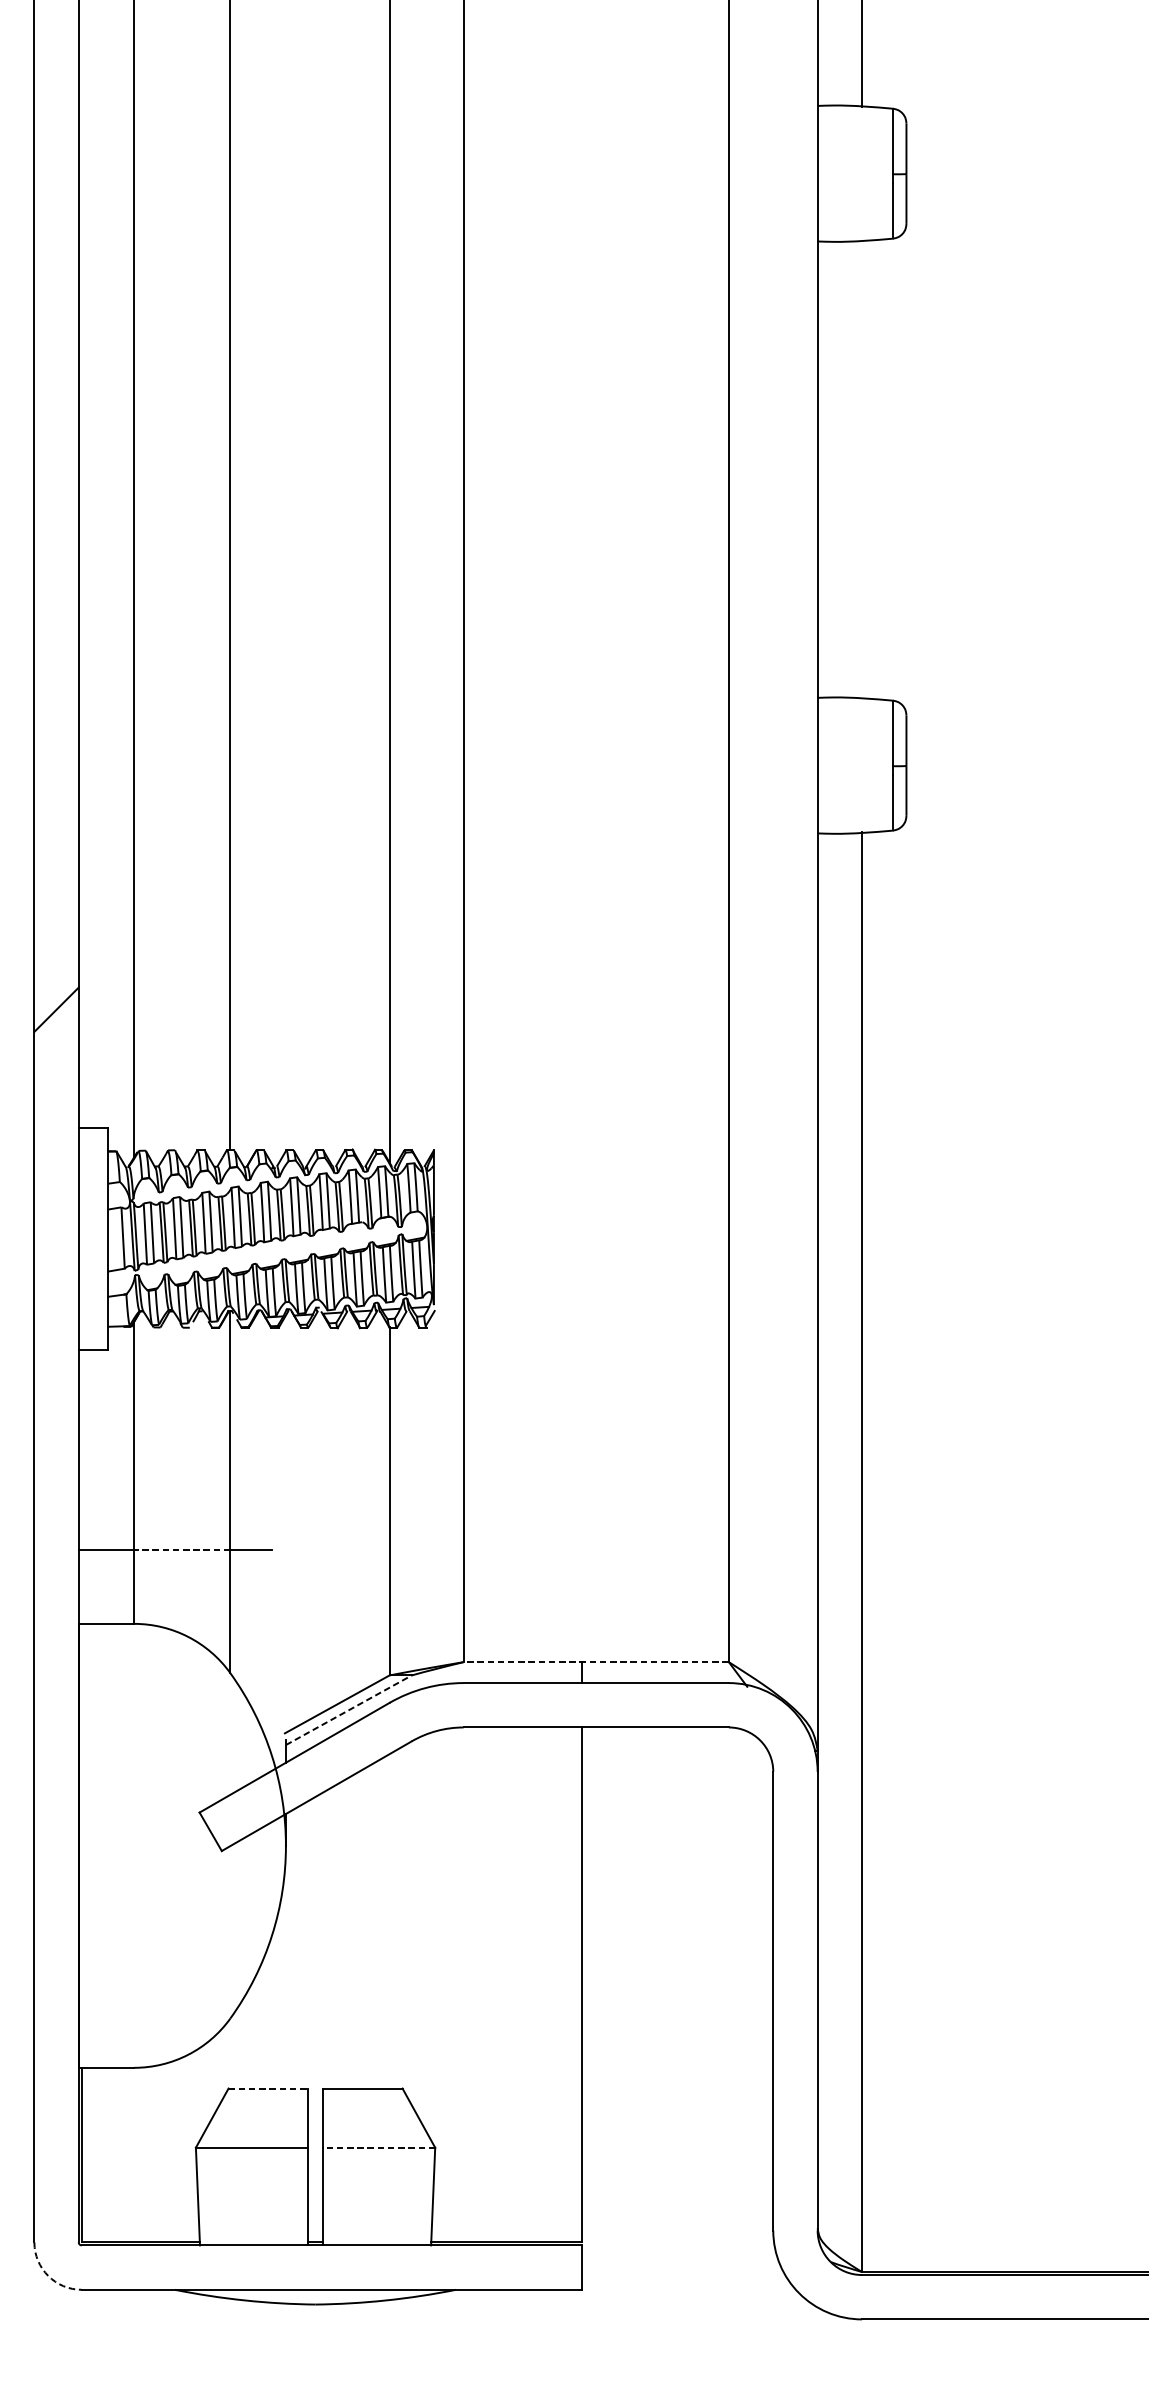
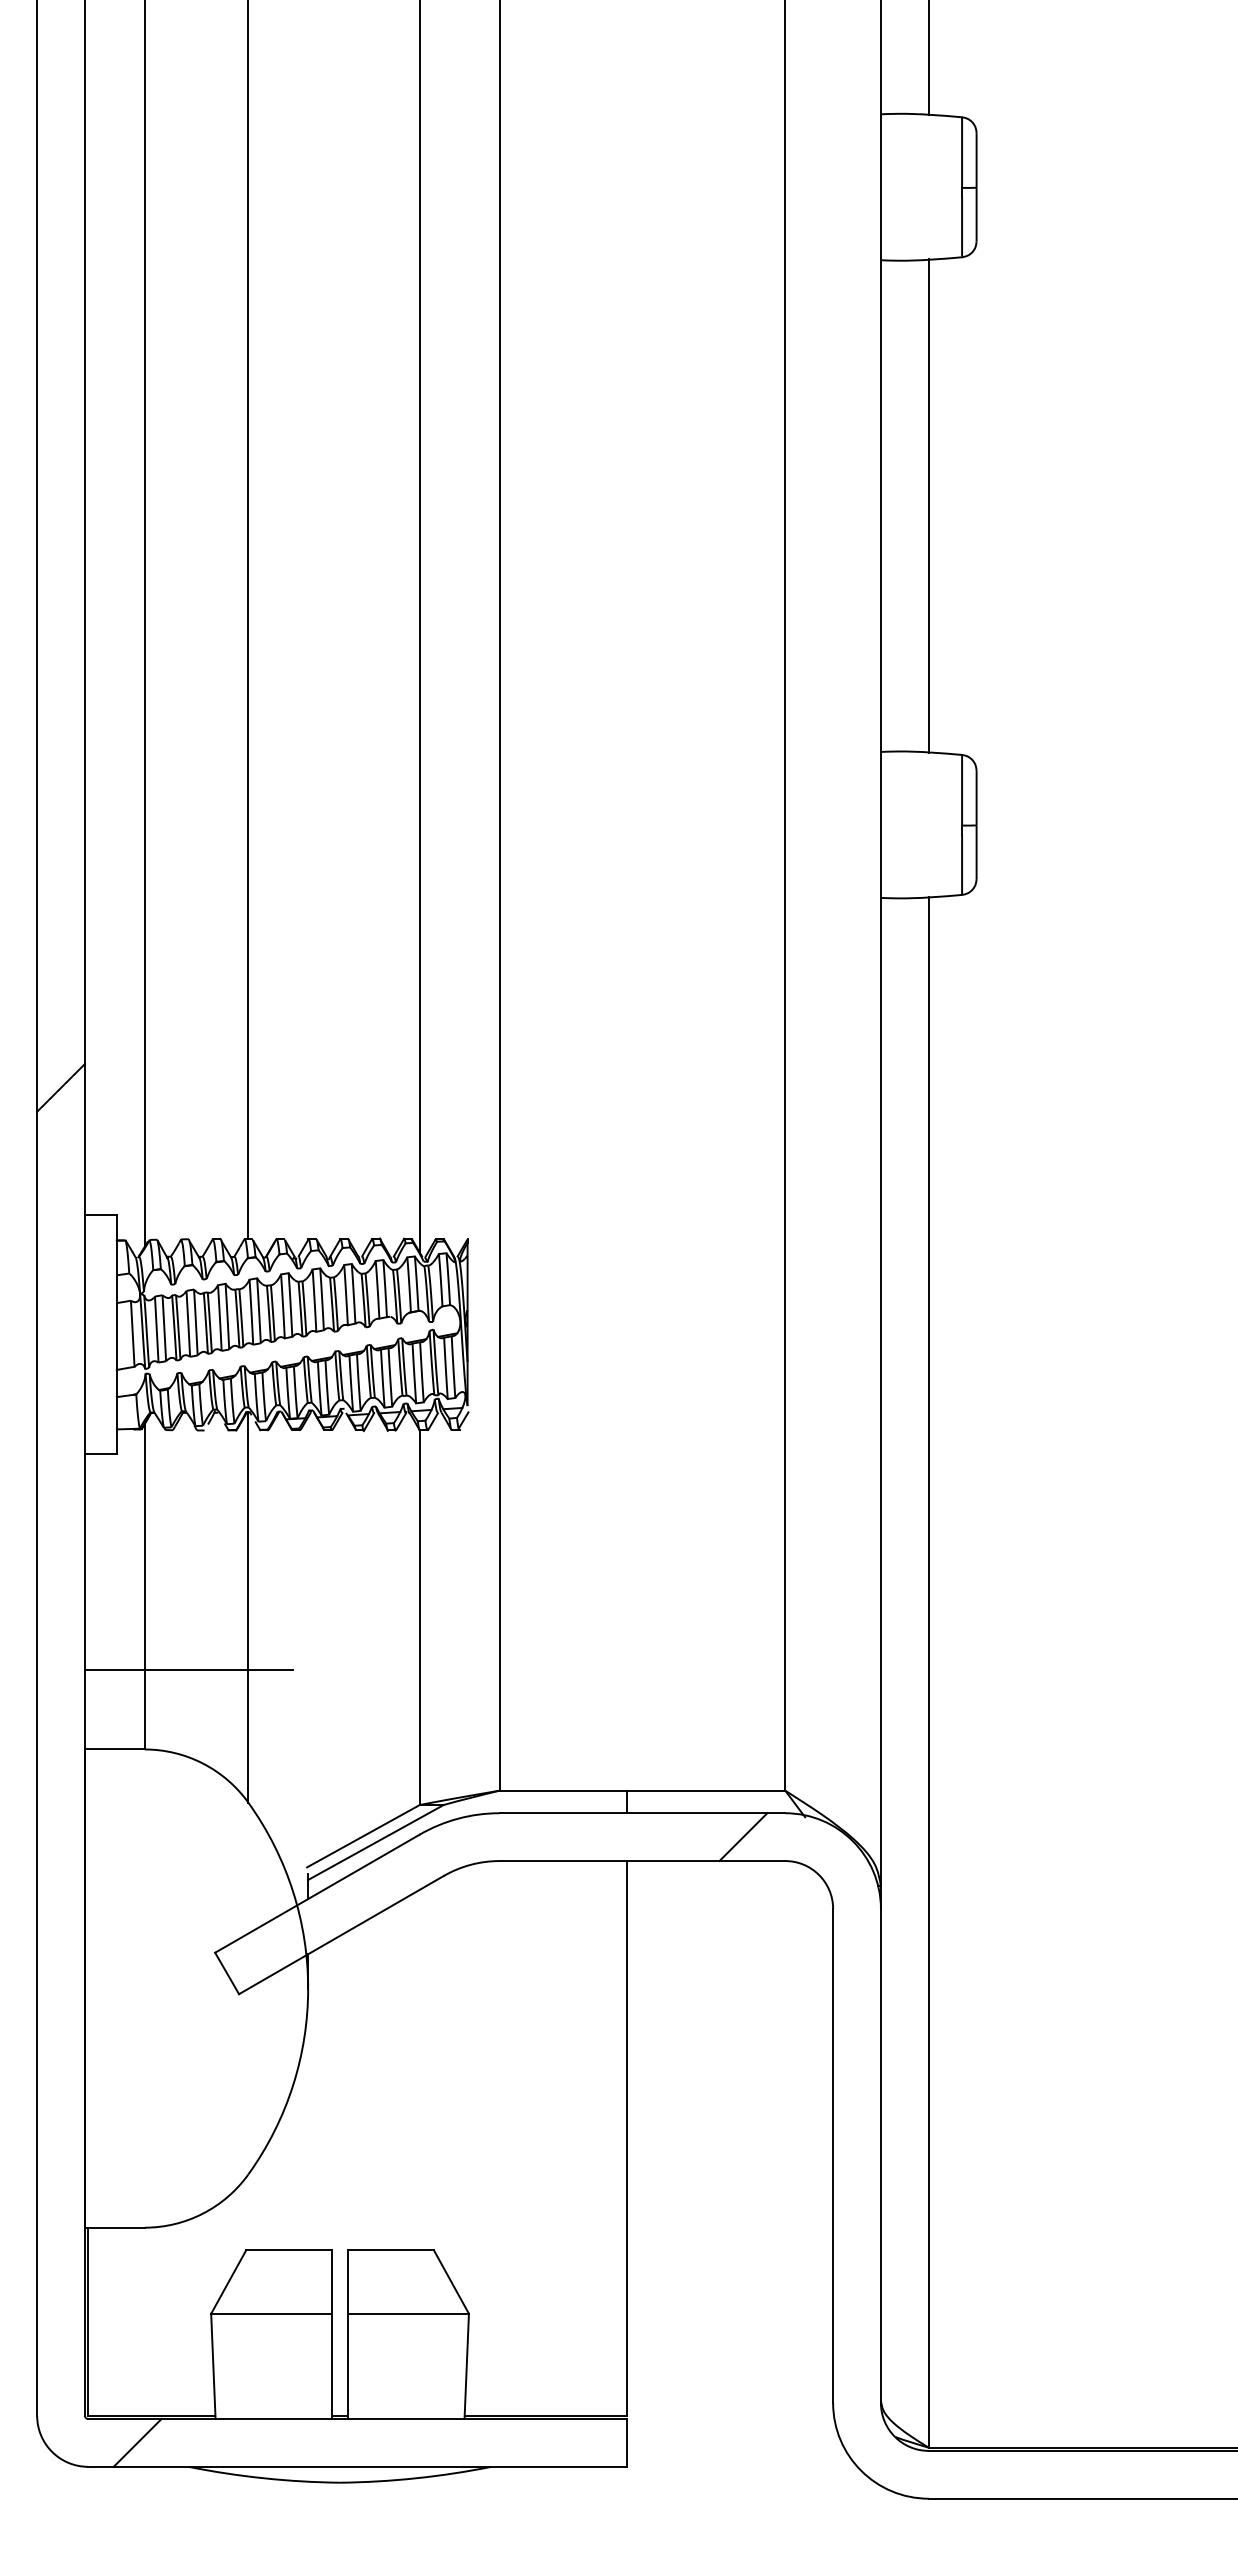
line: (861, 470) -> (928, 506), added
line: (182, 1549) -> (196, 1669), dashed -> solid
line: (596, 1661) -> (642, 1790), dashed -> solid
line: (690, 1705) -> (743, 1837), added
line: (349, 1710) -> (376, 1842), dashed -> solid
line: (268, 2088) -> (289, 2250), dashed -> solid
line: (378, 2147) -> (407, 2313), dashed -> solid
line: (127, 2267) -> (137, 2442), added
arc: (48, 2275) -> (52, 2451), dashed -> solid

